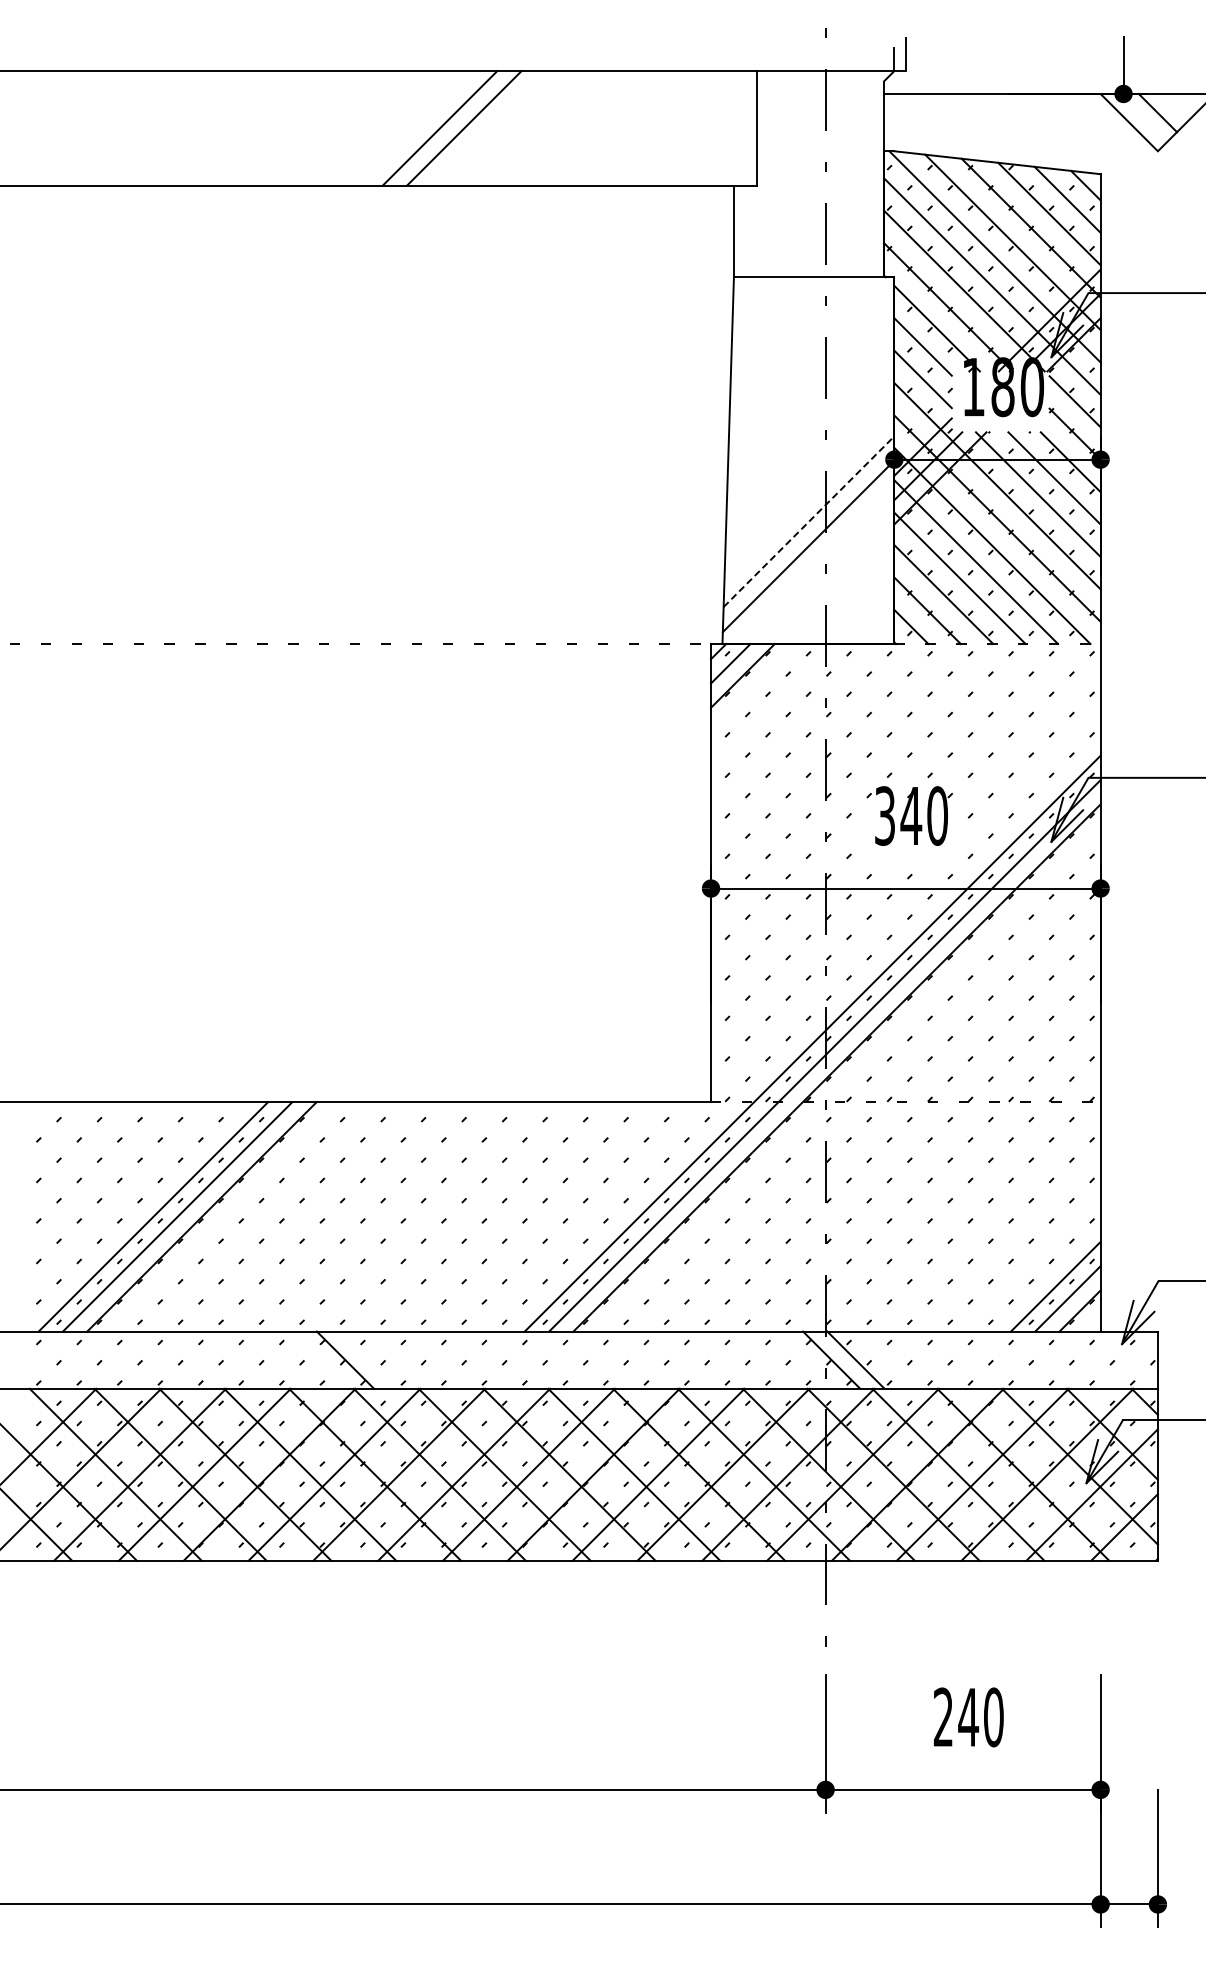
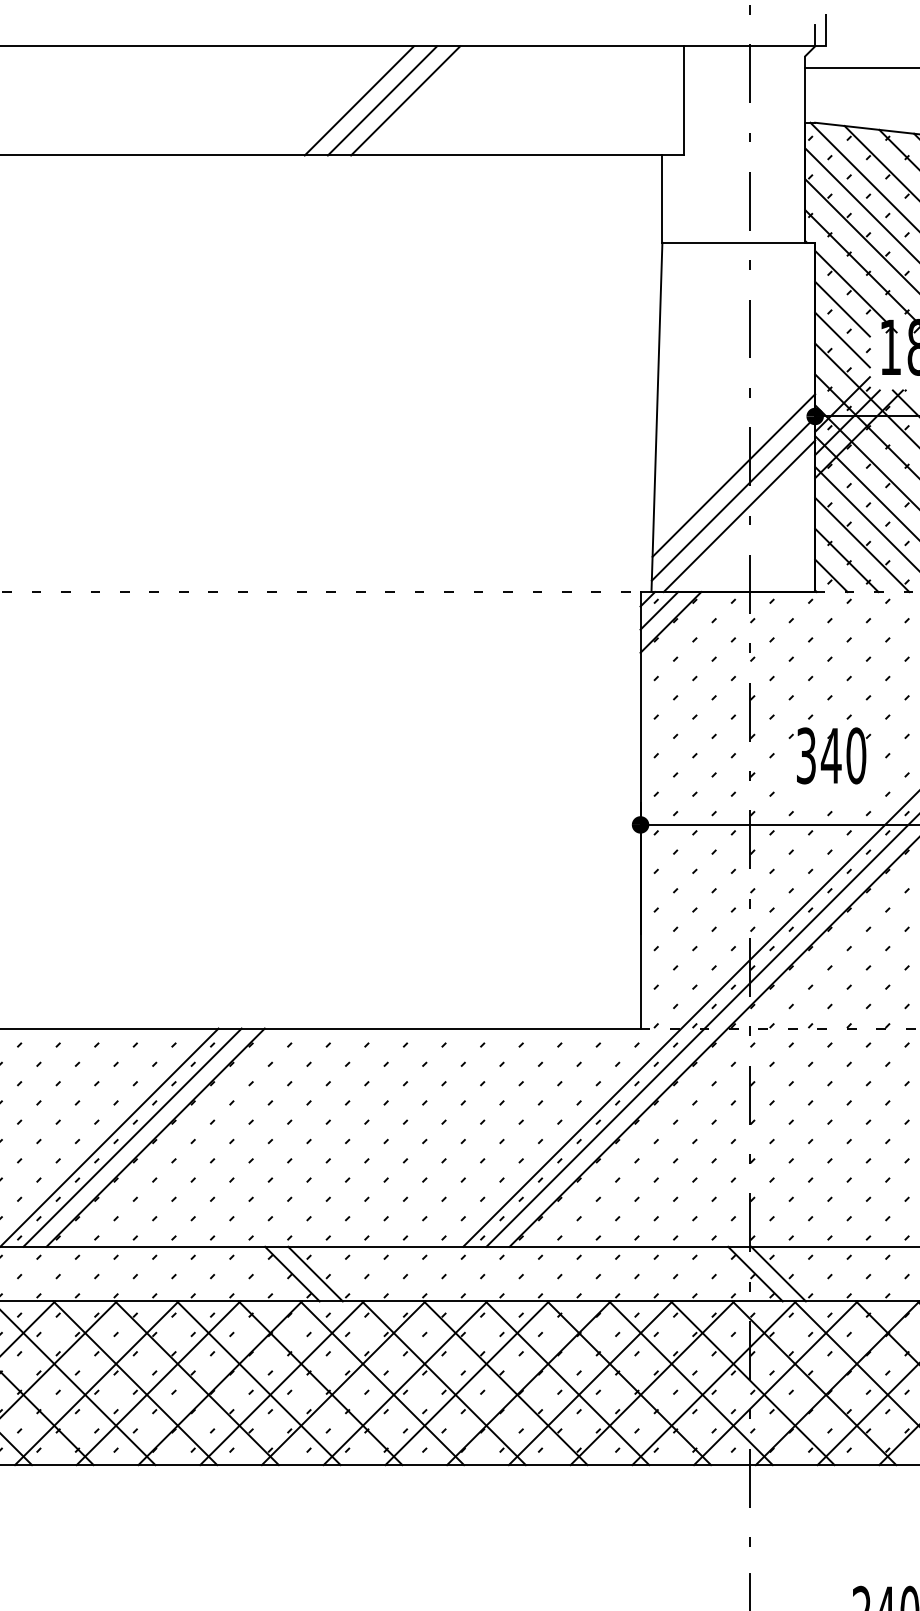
line: (415, 128) -> (359, 101), added
line: (809, 521) -> (734, 475), dashed -> solid
line: (814, 564) -> (739, 516), added
line: (369, 1359) -> (315, 1273), added

